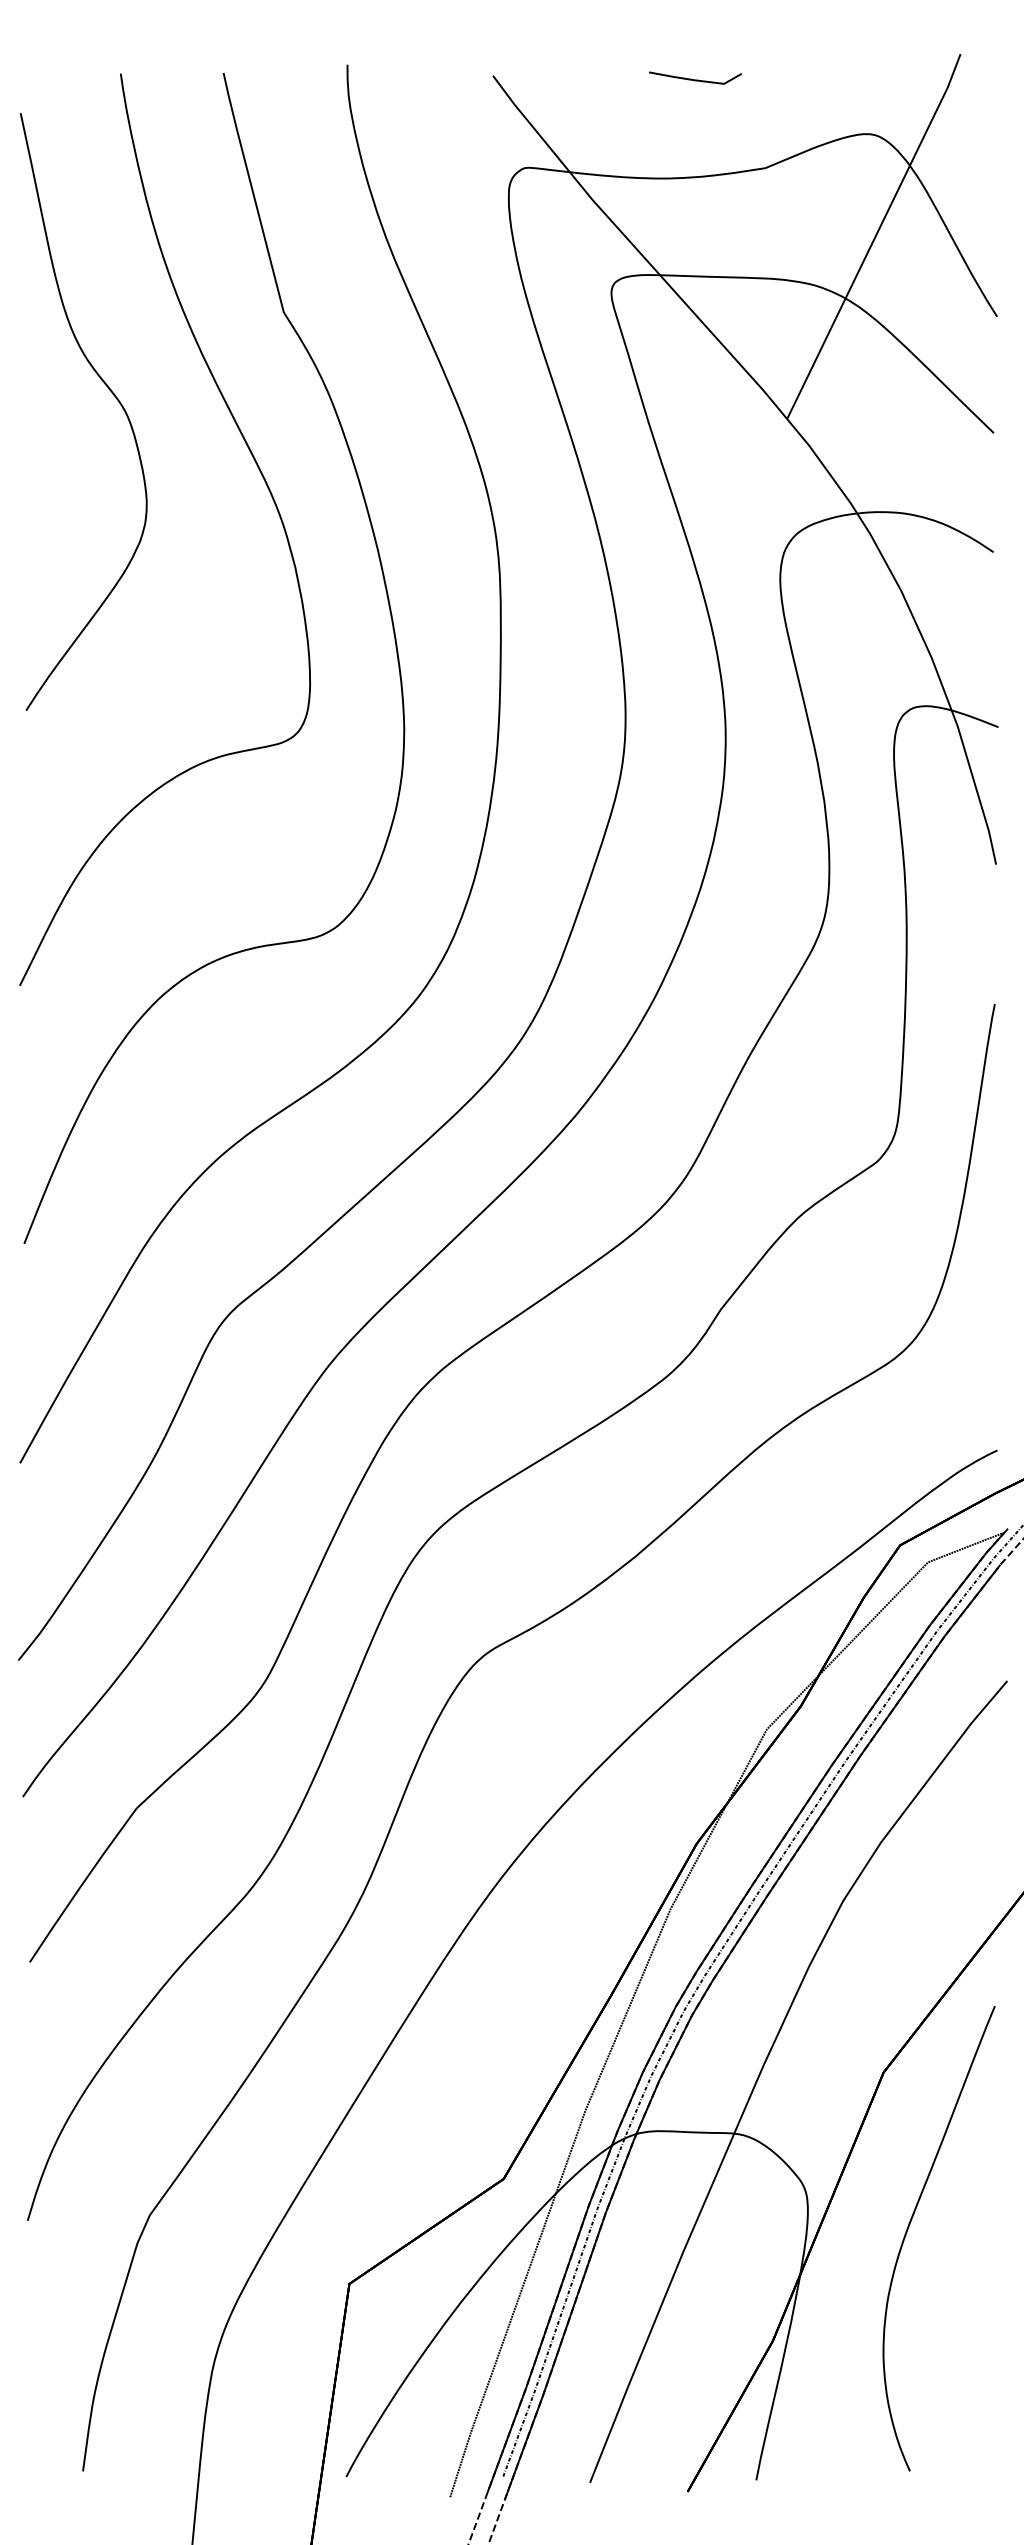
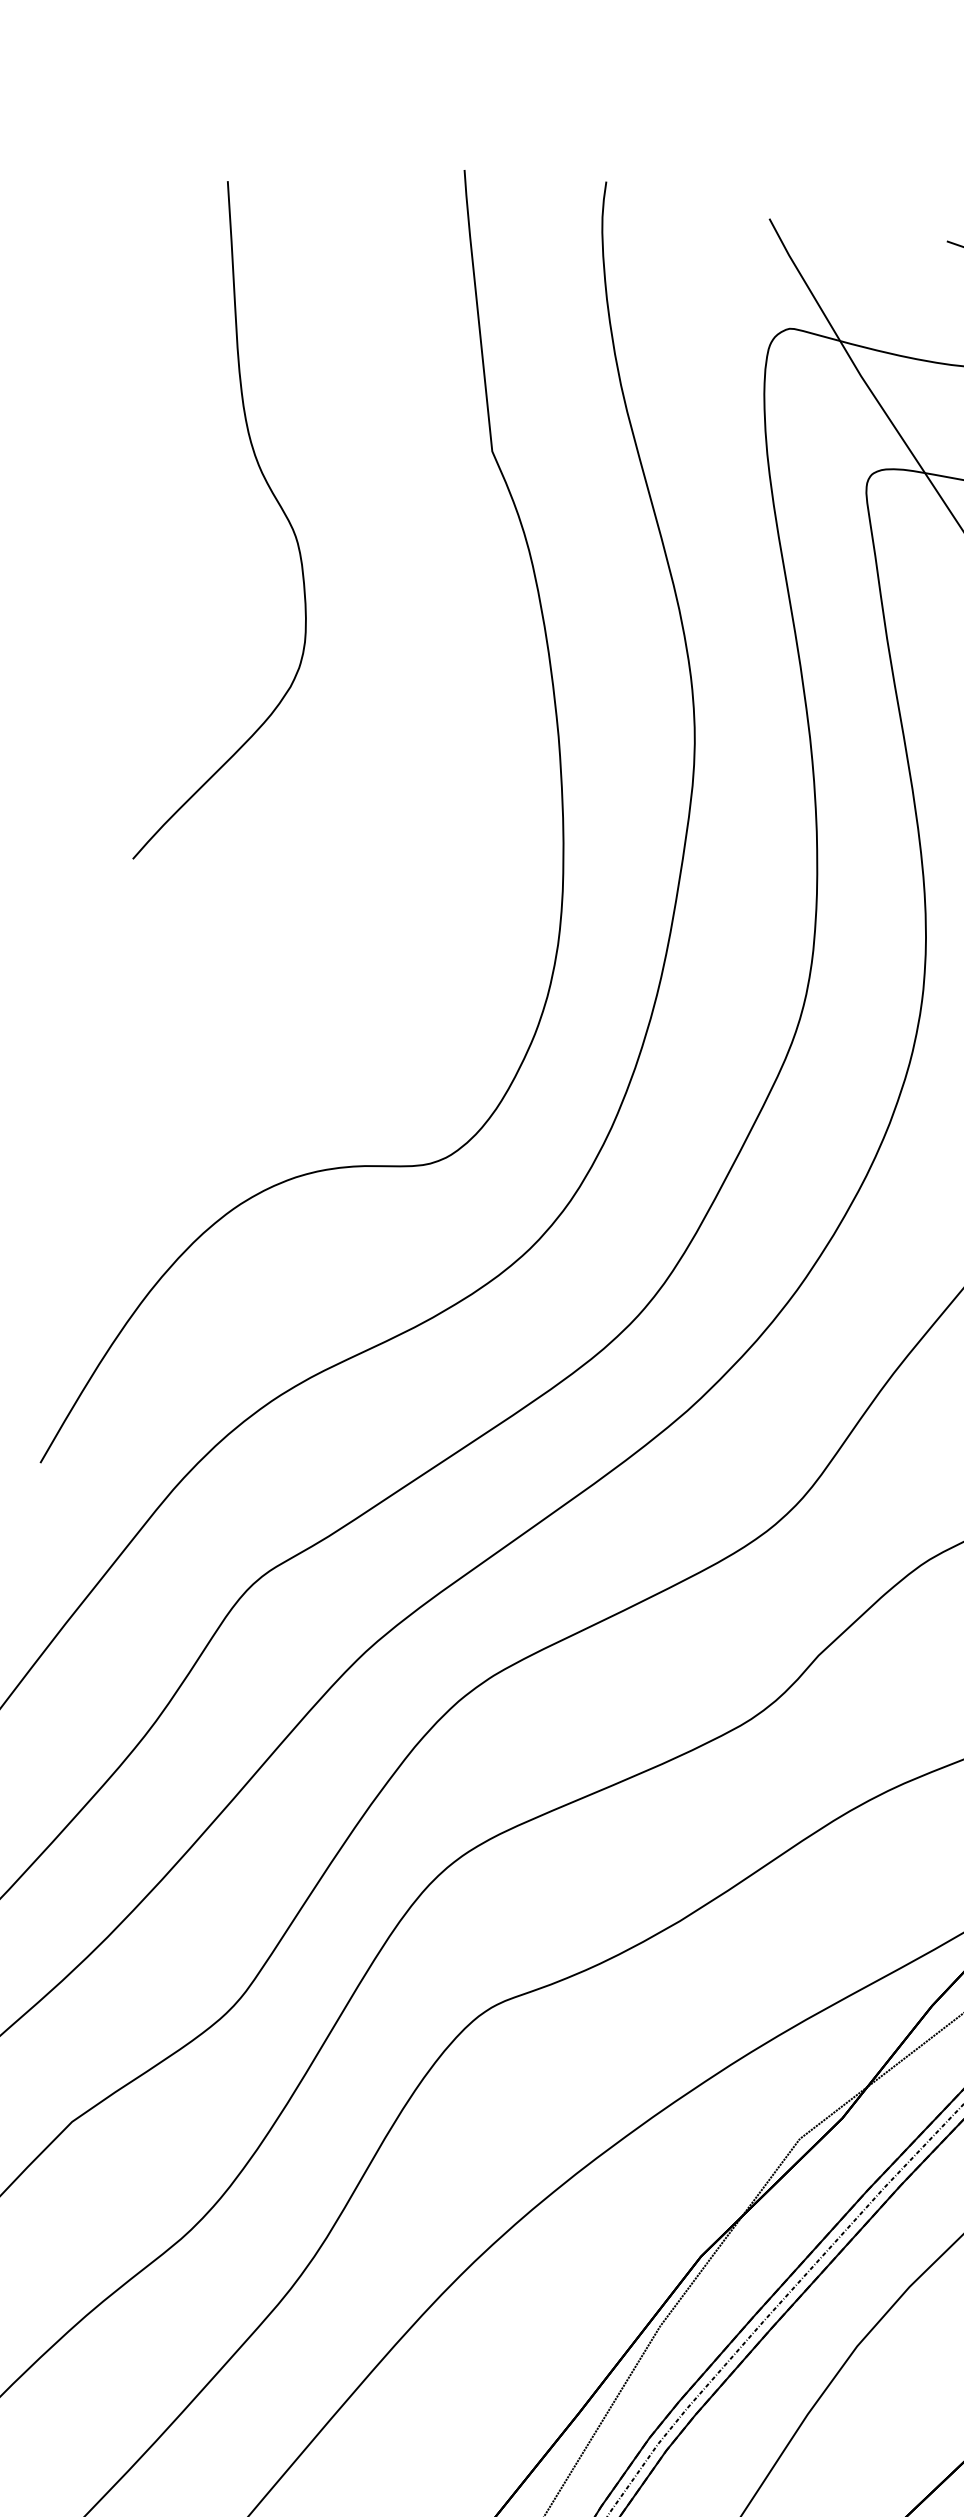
part: (265, 484) -> (442, 643), removed

